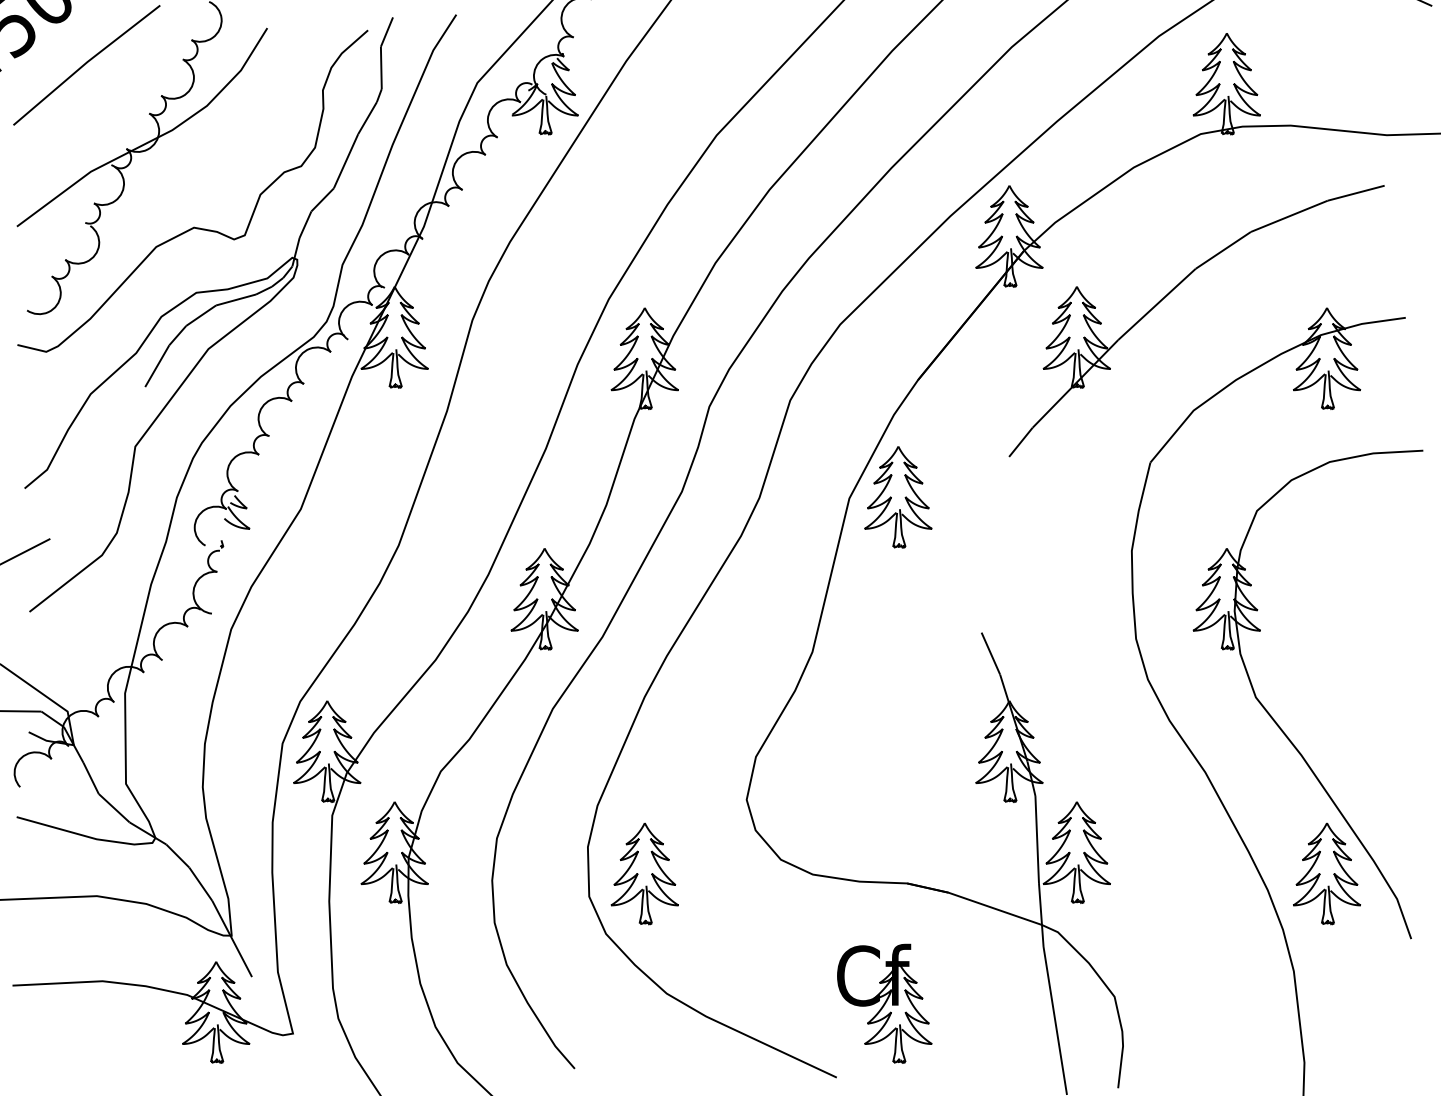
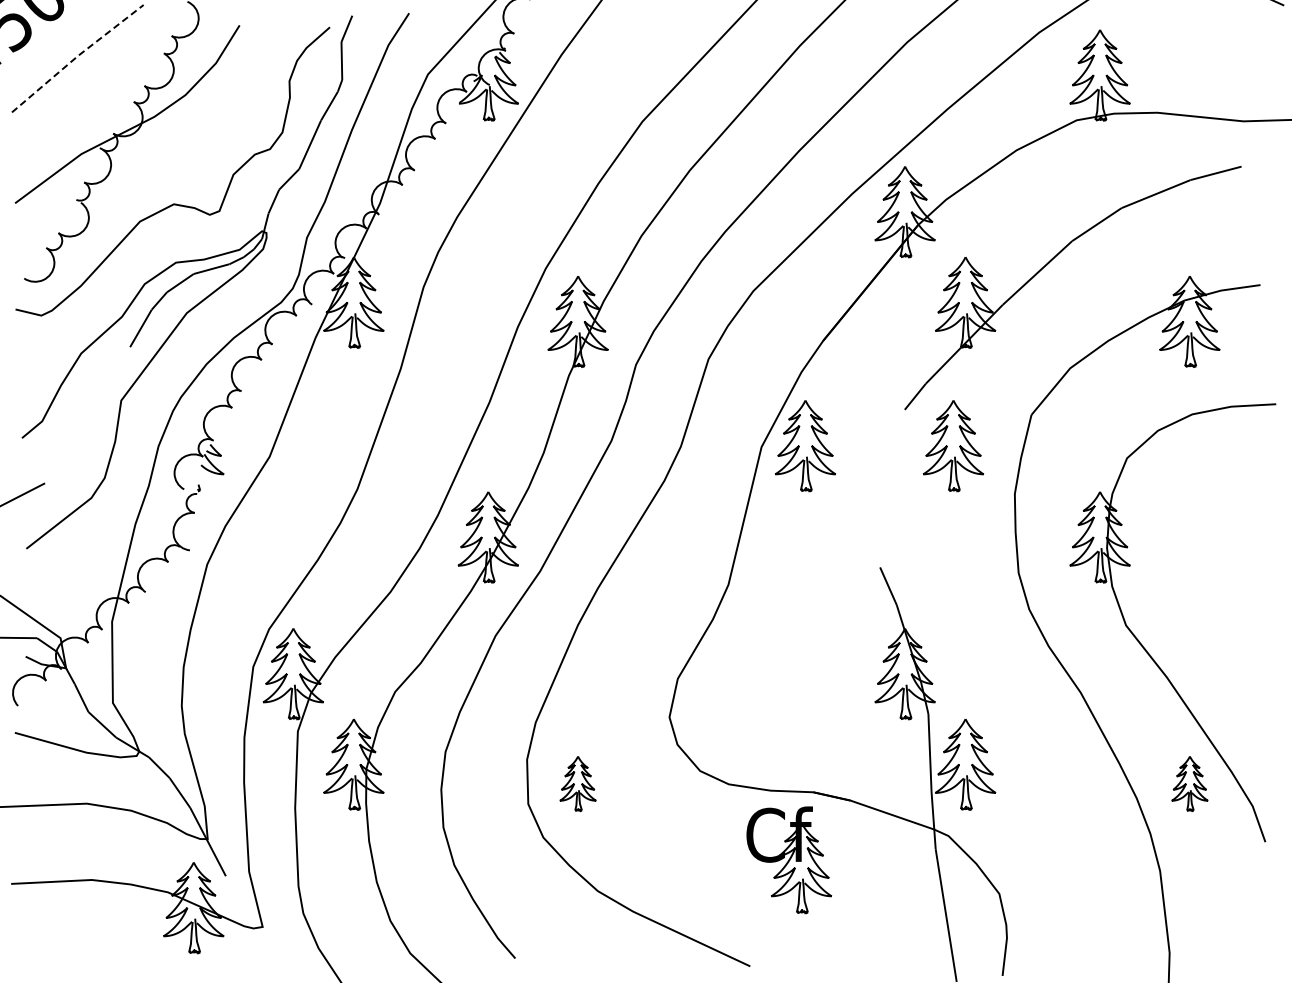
line: (85, 64) -> (76, 57), solid -> dashed
part: (1063, 497) -> (953, 446), added
part: (644, 873) -> (577, 783), size x0.6
part: (1326, 873) -> (1189, 783), size x0.6
part: (884, 1004) -> (789, 860), moved

